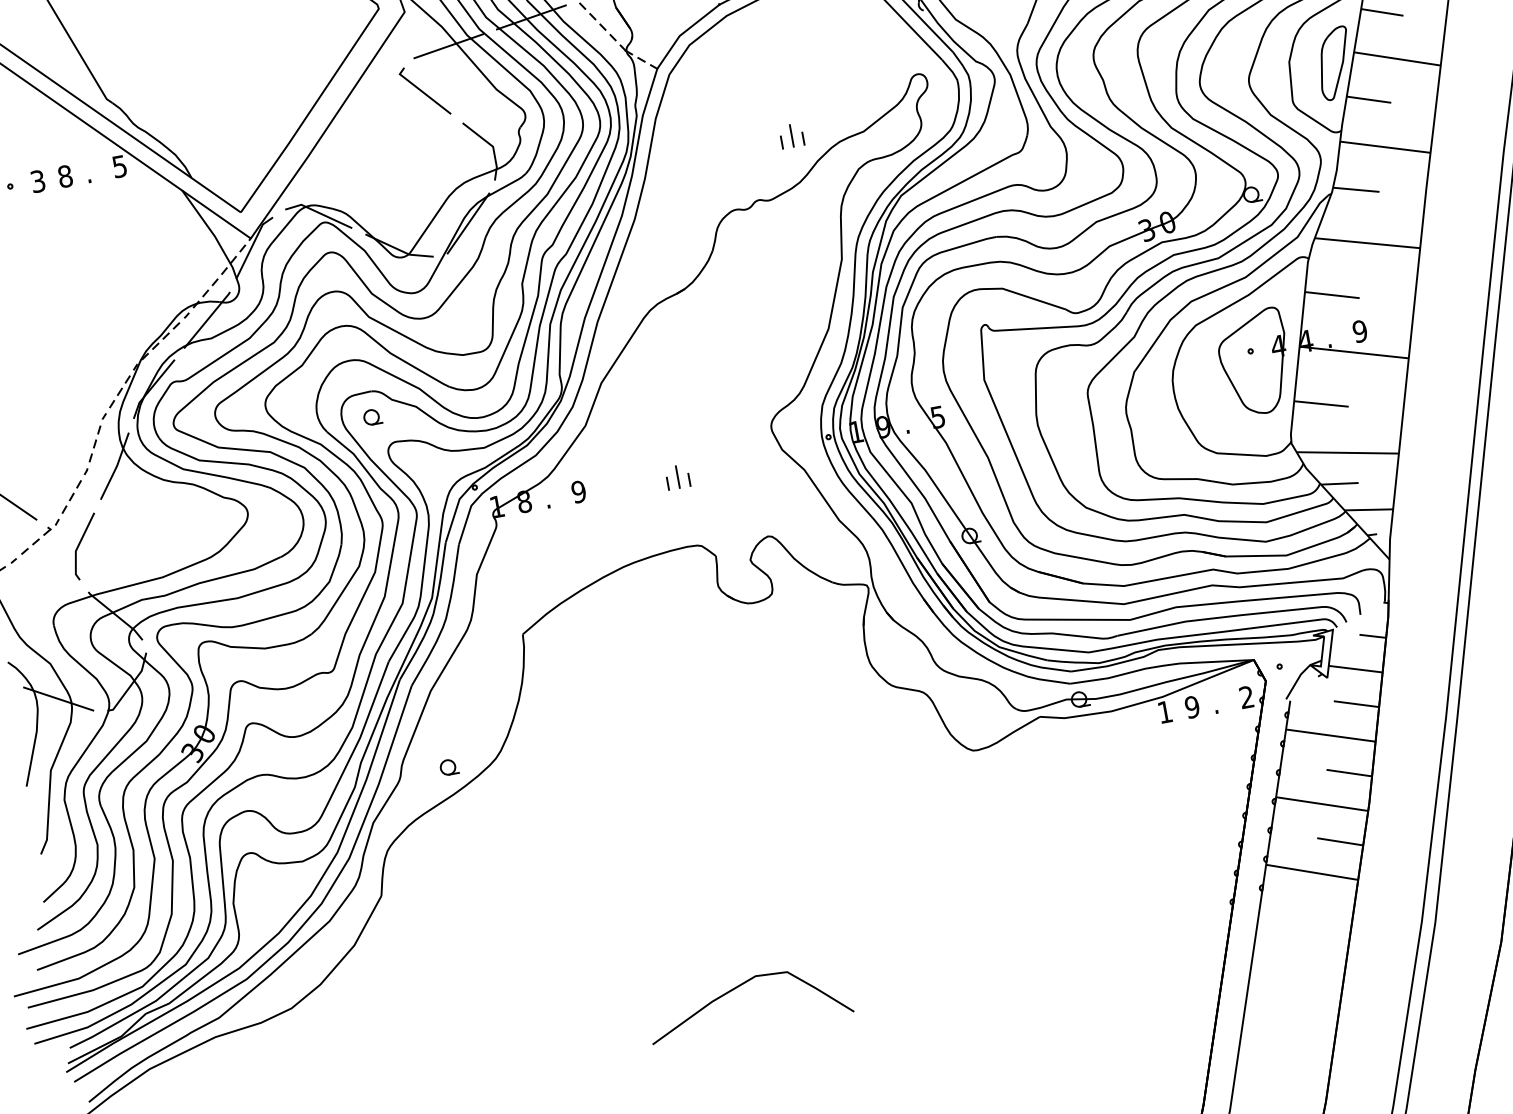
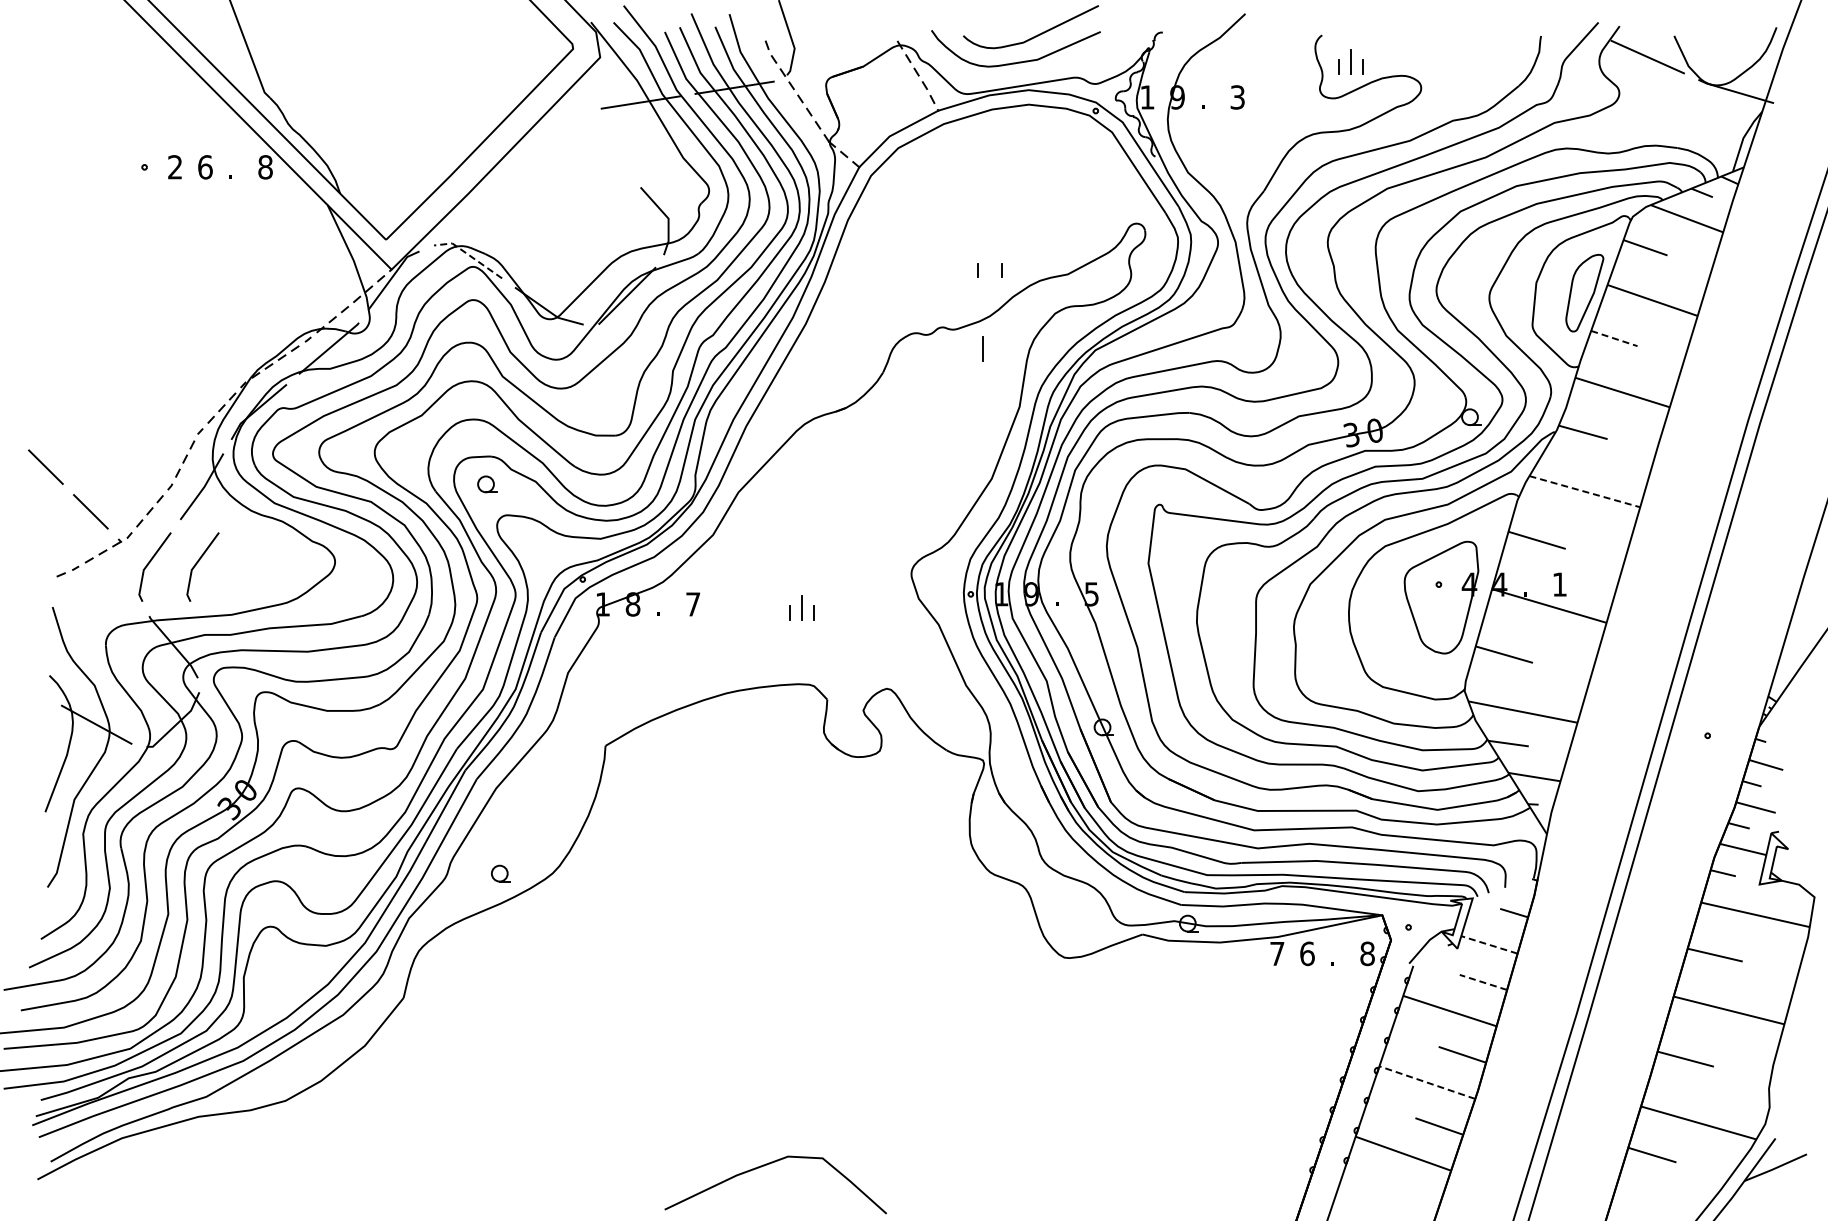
line: (424, 91) -> (605, 146), removed
line: (1369, 99) -> (1614, 338), solid -> dashed
line: (791, 135) -> (982, 348), moved
text: (119, 166) -> (265, 167), 5 -> 8
text: (65, 176) -> (205, 167), 8 -> 6
text: (38, 181) -> (175, 167), 3 -> 2
line: (317, 212) -> (468, 254), solid -> dashed
line: (1367, 243) -> (1584, 491), solid -> dashed
text: (1359, 331) -> (1559, 584), 9 -> 1
text: (578, 492) -> (692, 604), 9 -> 7
line: (124, 535) -> (198, 562), added
line: (1354, 668) -> (1488, 944), solid -> dashed
text: (1246, 697) -> (1367, 953), 2 -> 8
line: (1356, 704) -> (1483, 982), solid -> dashed
text: (1192, 706) -> (1307, 953), 9 -> 6
text: (1165, 711) -> (1277, 953), 1 -> 7
line: (1322, 803) -> (1427, 1082), solid -> dashed

